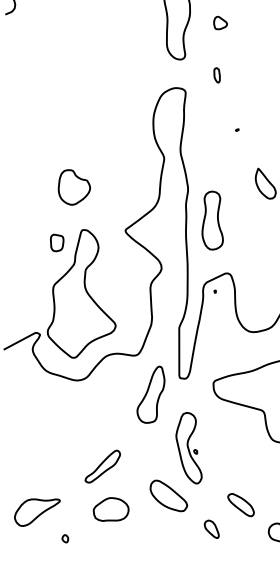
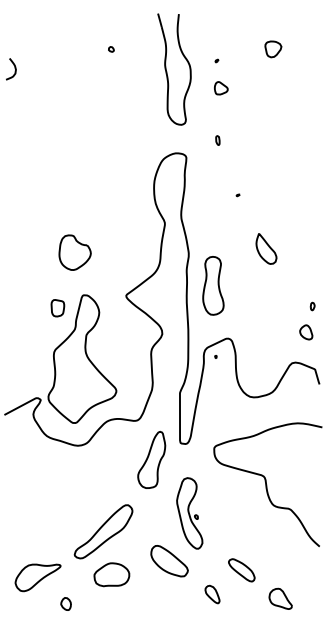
part: (216, 75) -> (217, 140), size x0.62
part: (102, 466) -> (103, 531), size x1.67
part: (64, 538) -> (65, 603), size x1.67

